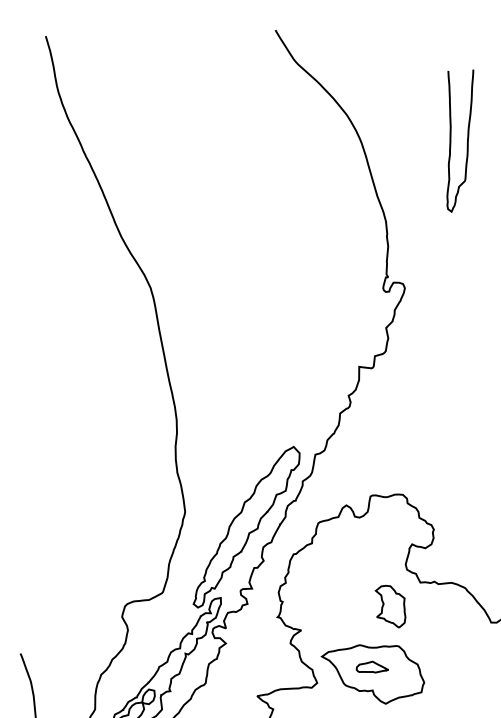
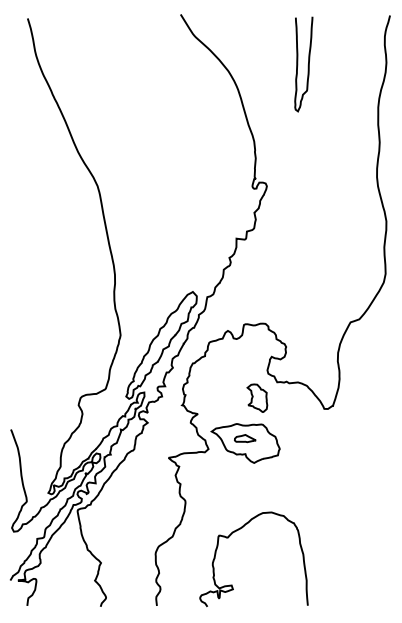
curve: (465, 142) -> (307, 65), moved

